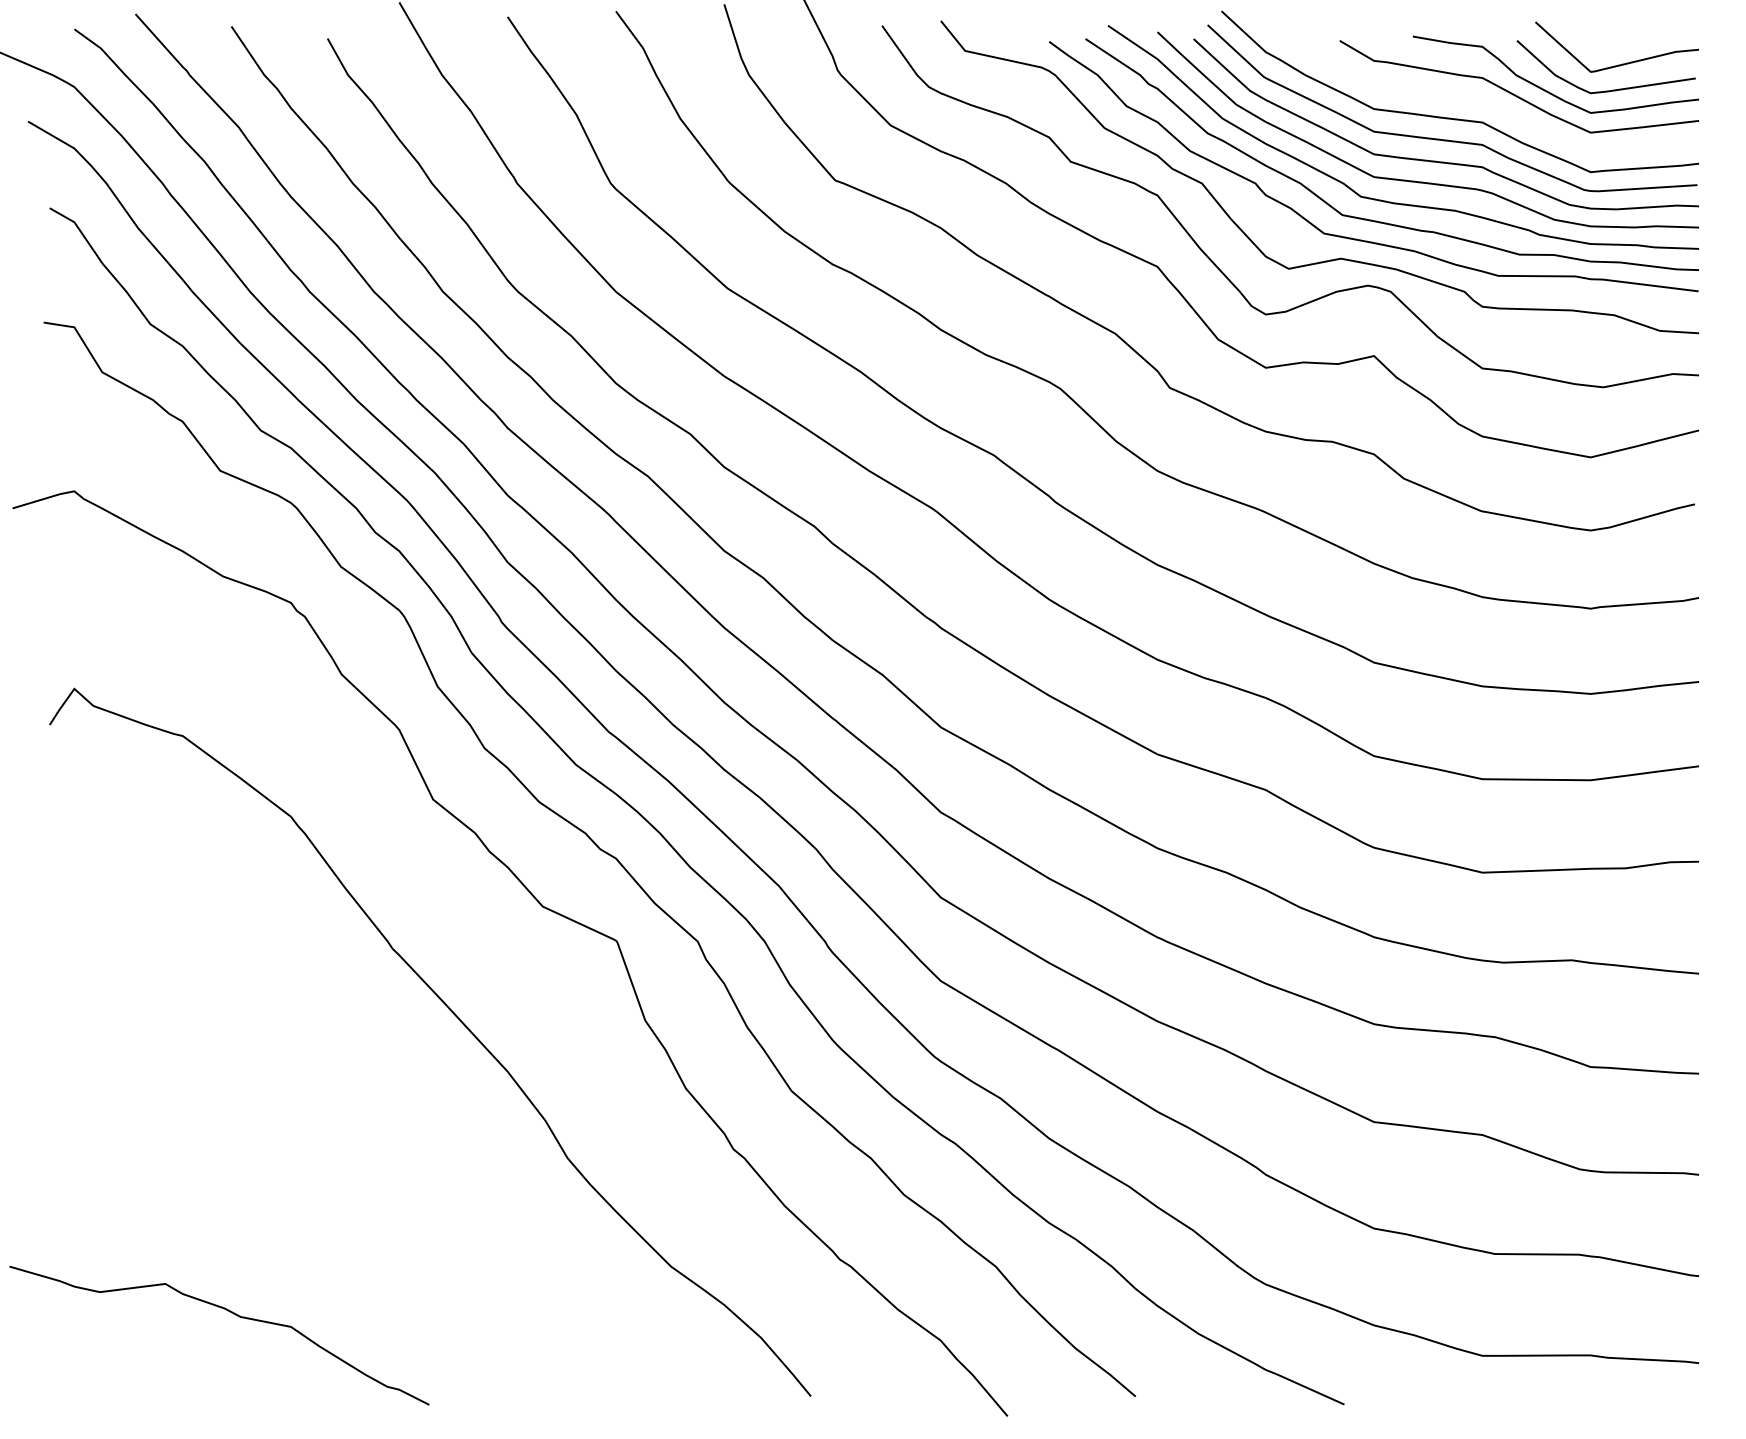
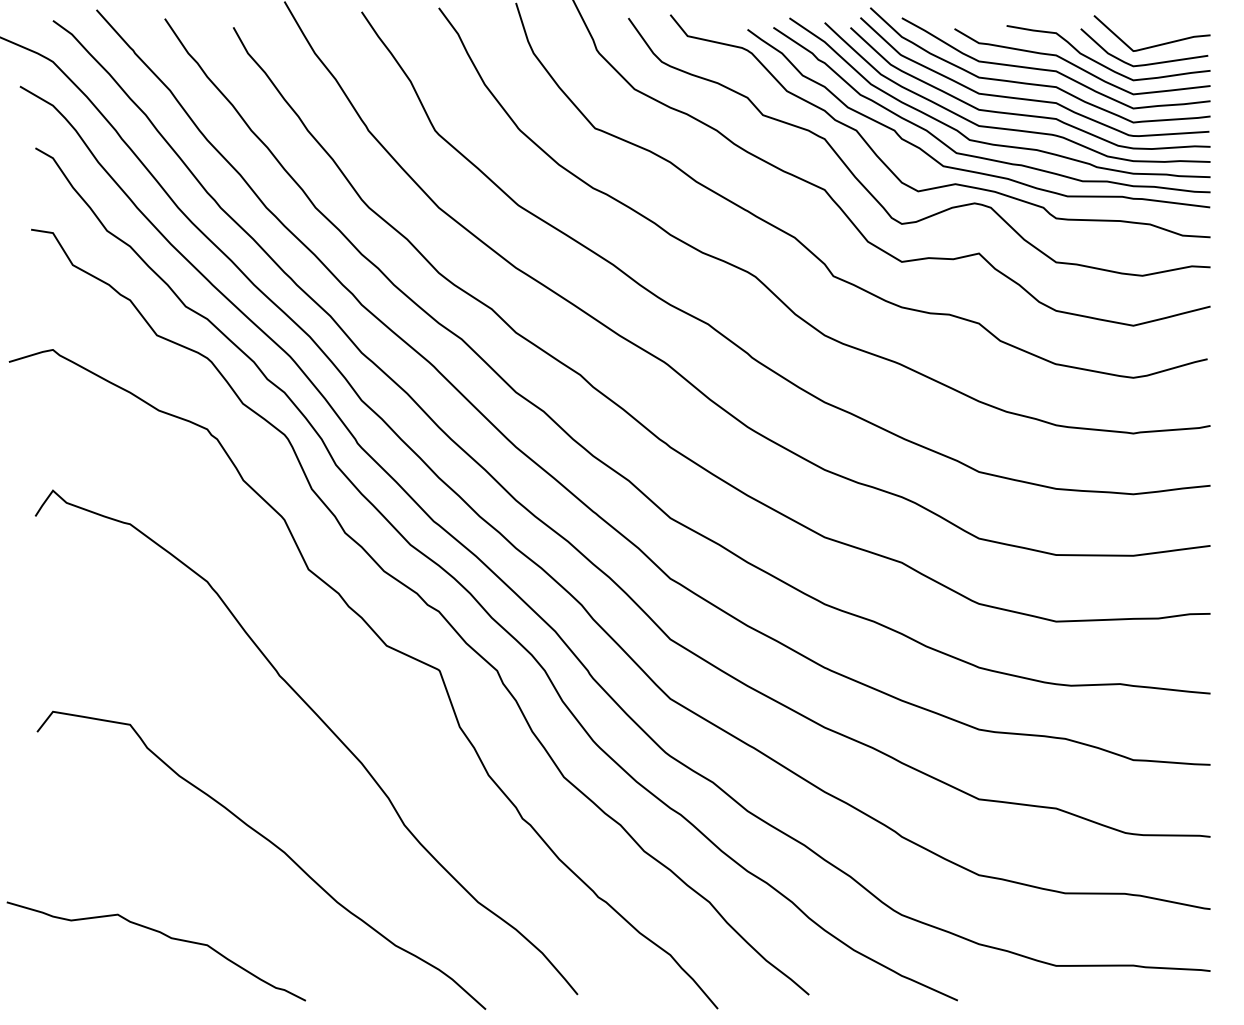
curve: (1478, 98) -> (1053, 70), added
curve: (382, 1185) -> (272, 844), added

